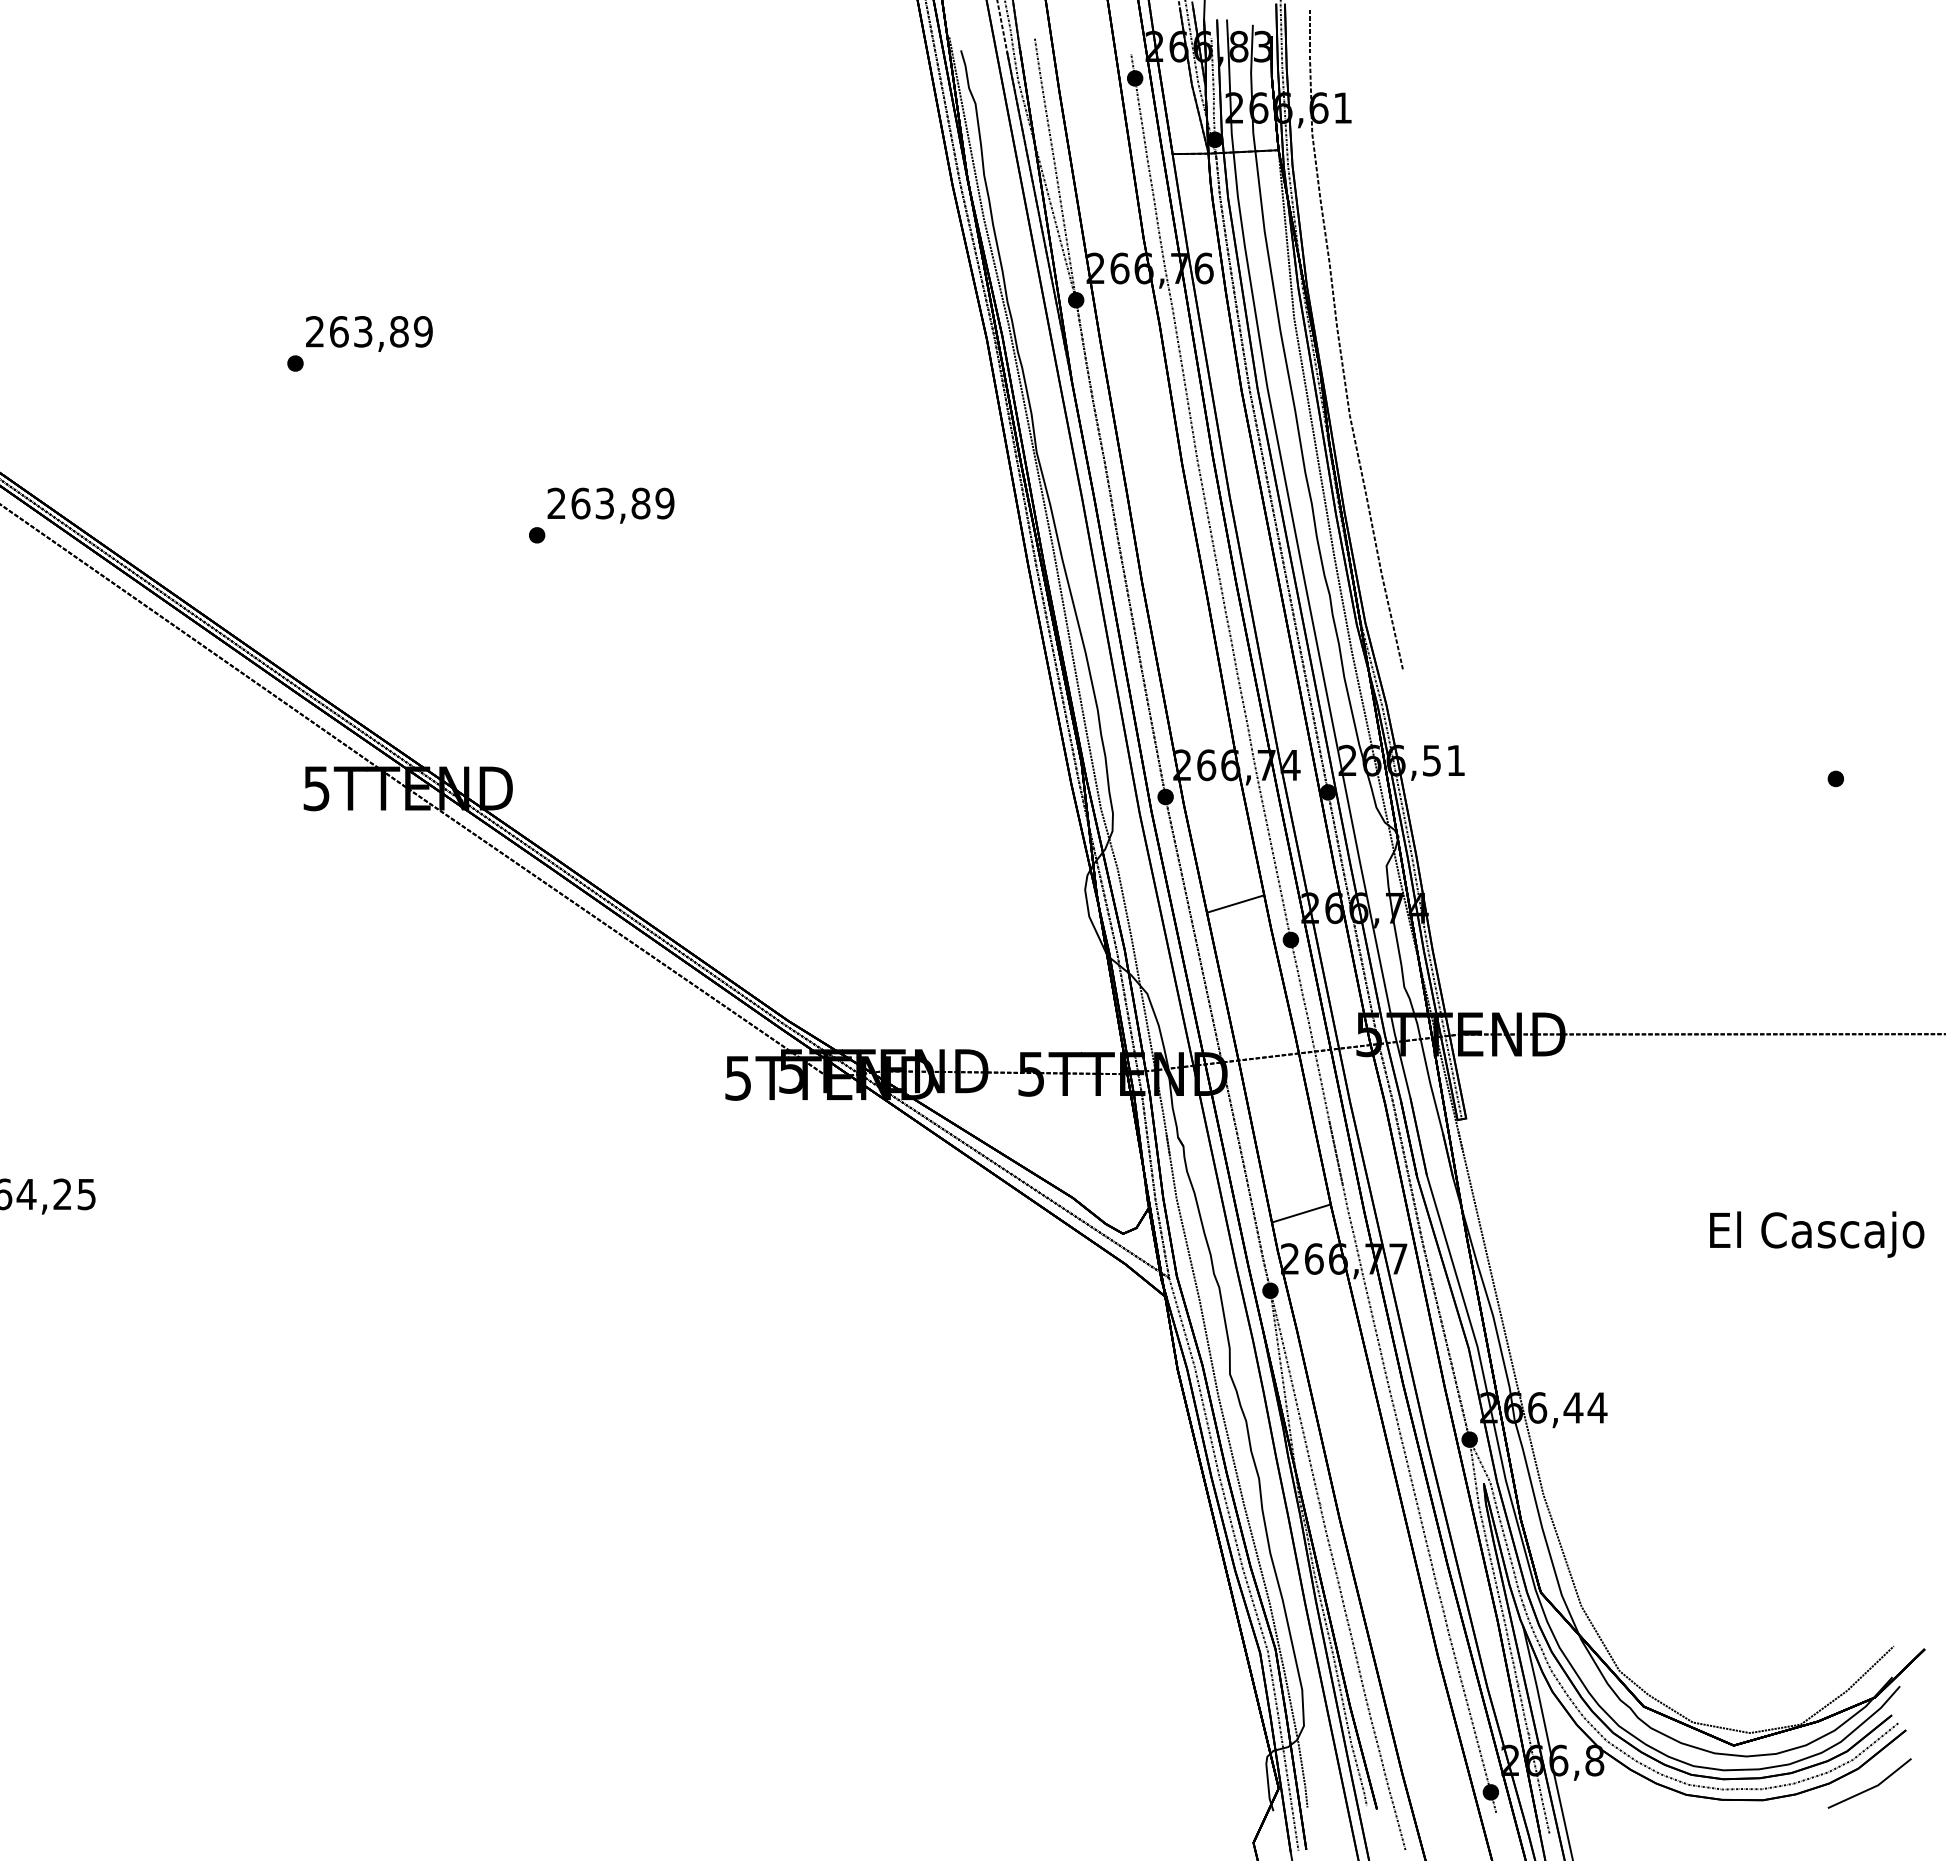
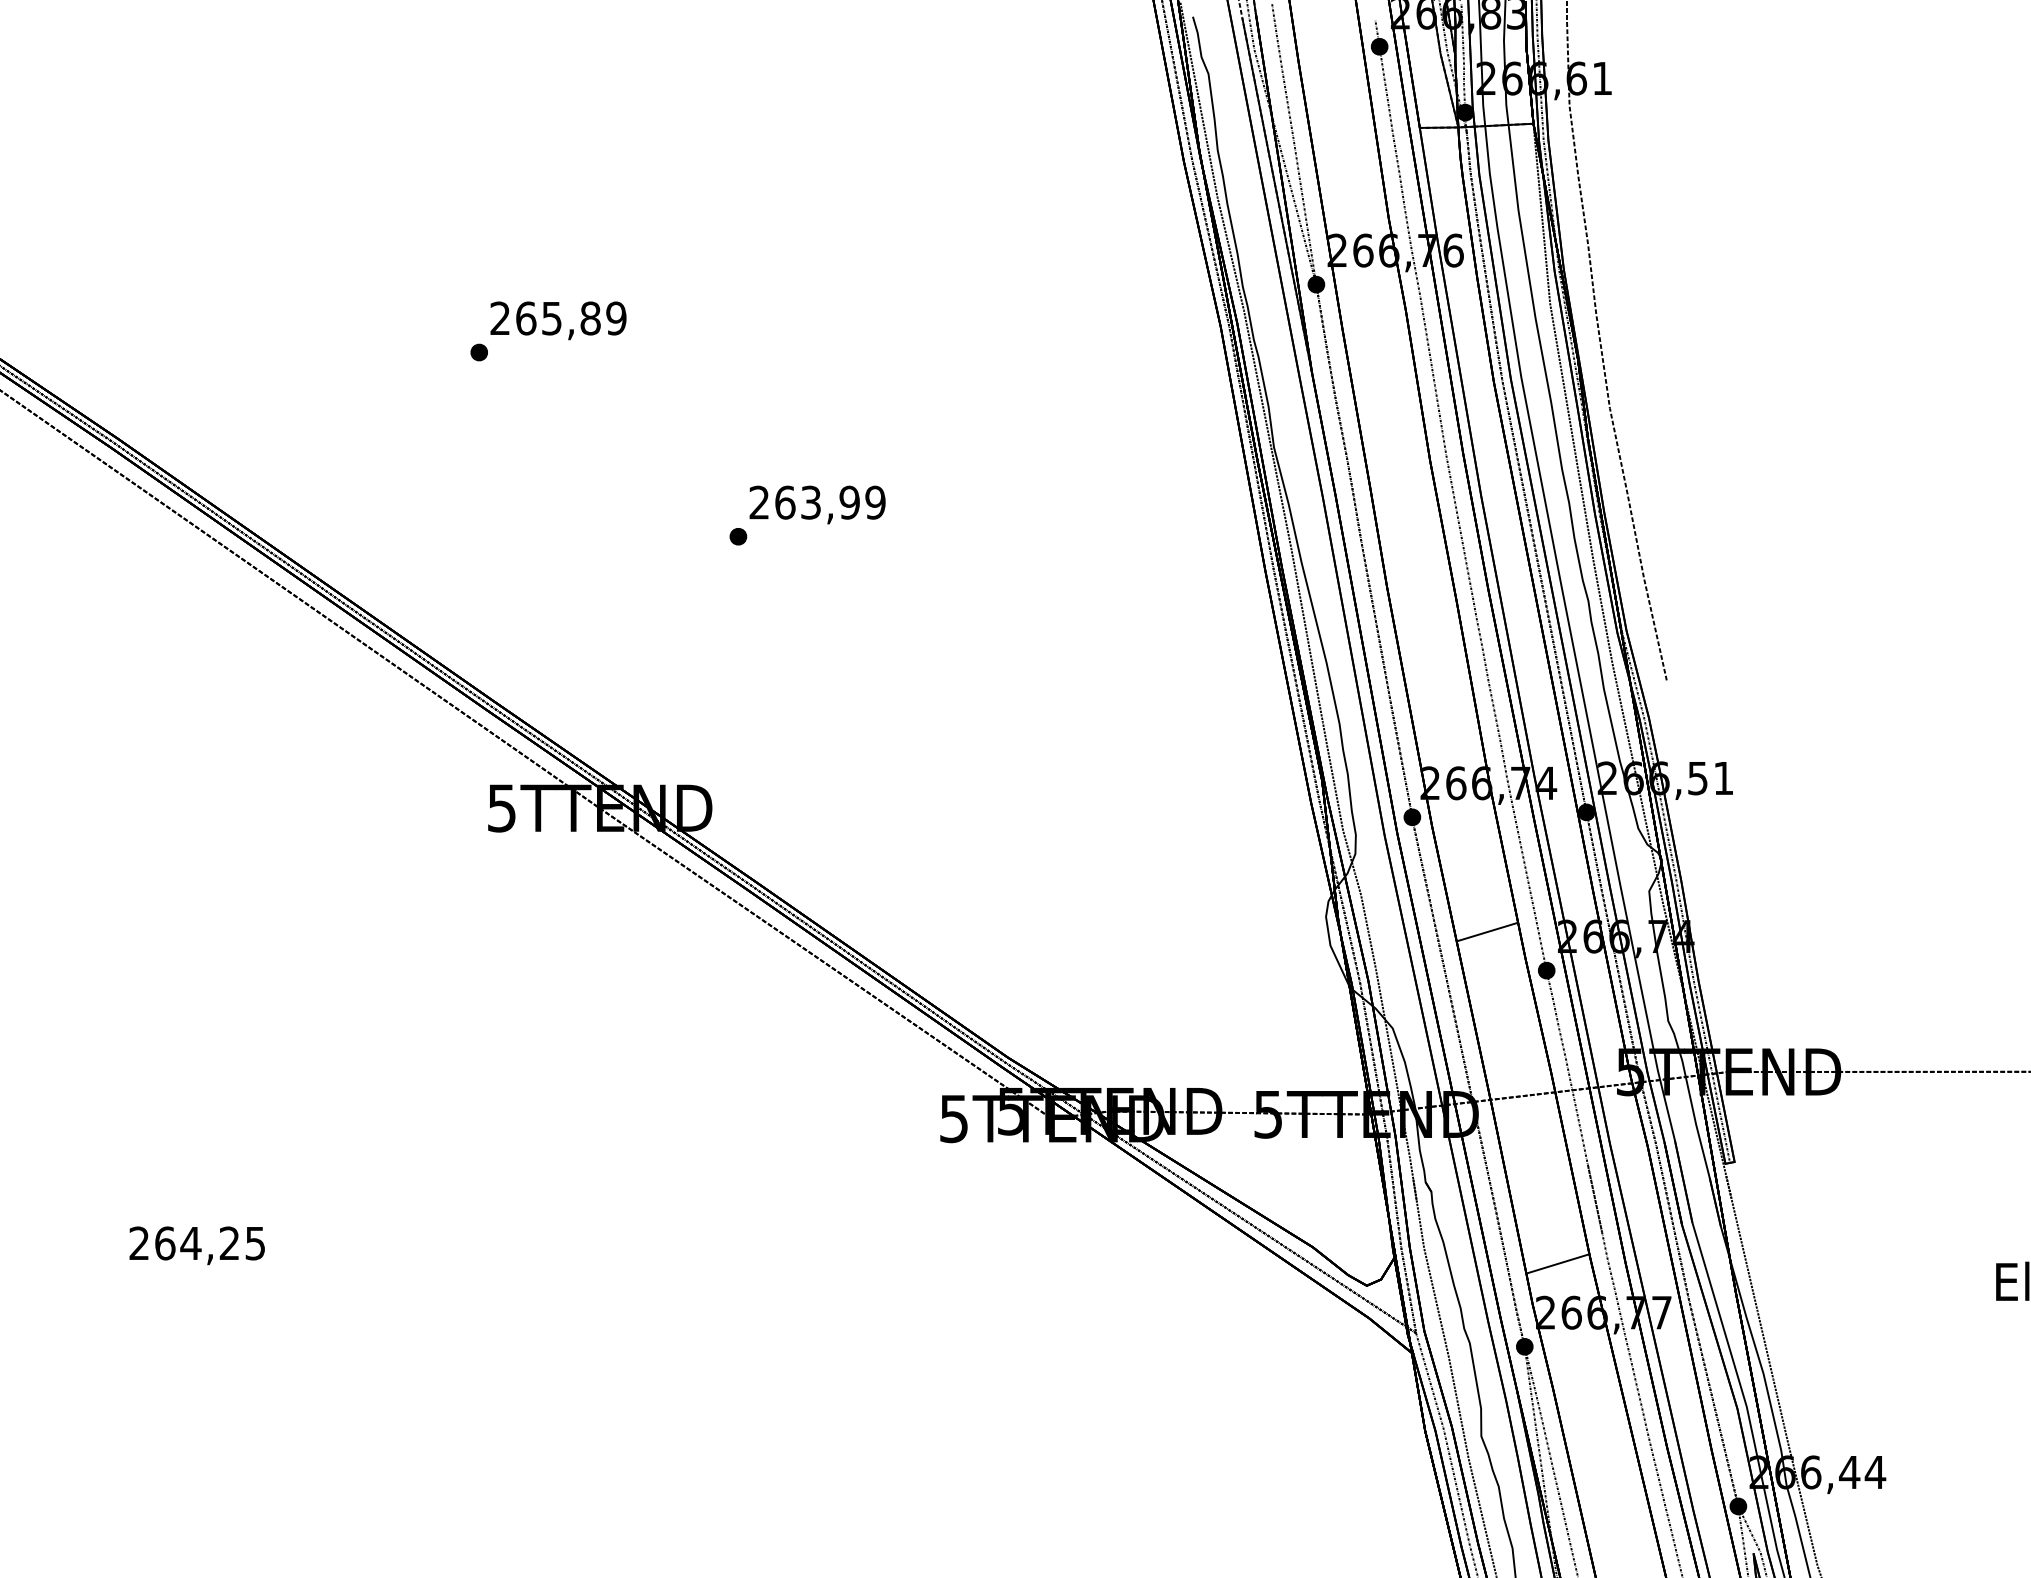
text: (363, 331) -> (552, 318), 263,89 -> 265,89
text: (640, 503) -> (849, 502), 263,89 -> 263,99

